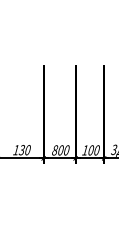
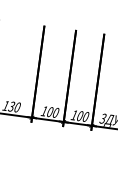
text: (55, 150) -> (44, 111), 800 -> 100

